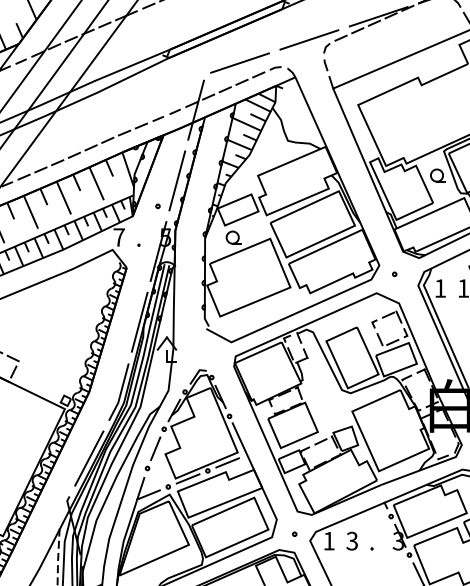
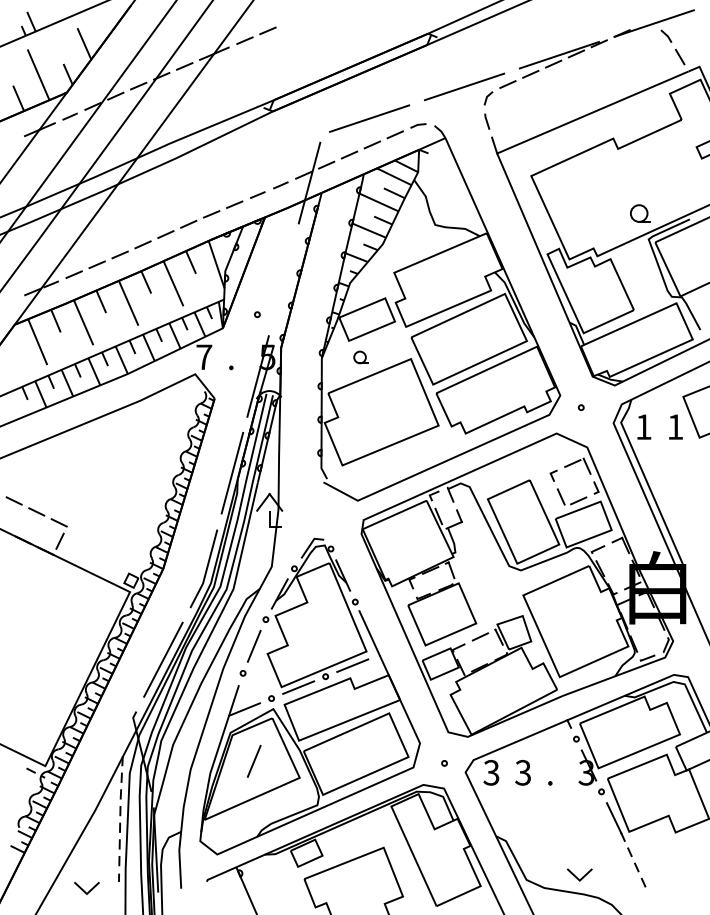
part: (437, 175) -> (640, 213), moved
line: (177, 180) -> (283, 279), removed
part: (233, 237) -> (360, 357), size x0.7
line: (155, 532) -> (253, 761), added
text: (329, 540) -> (491, 772), 1 -> 3

